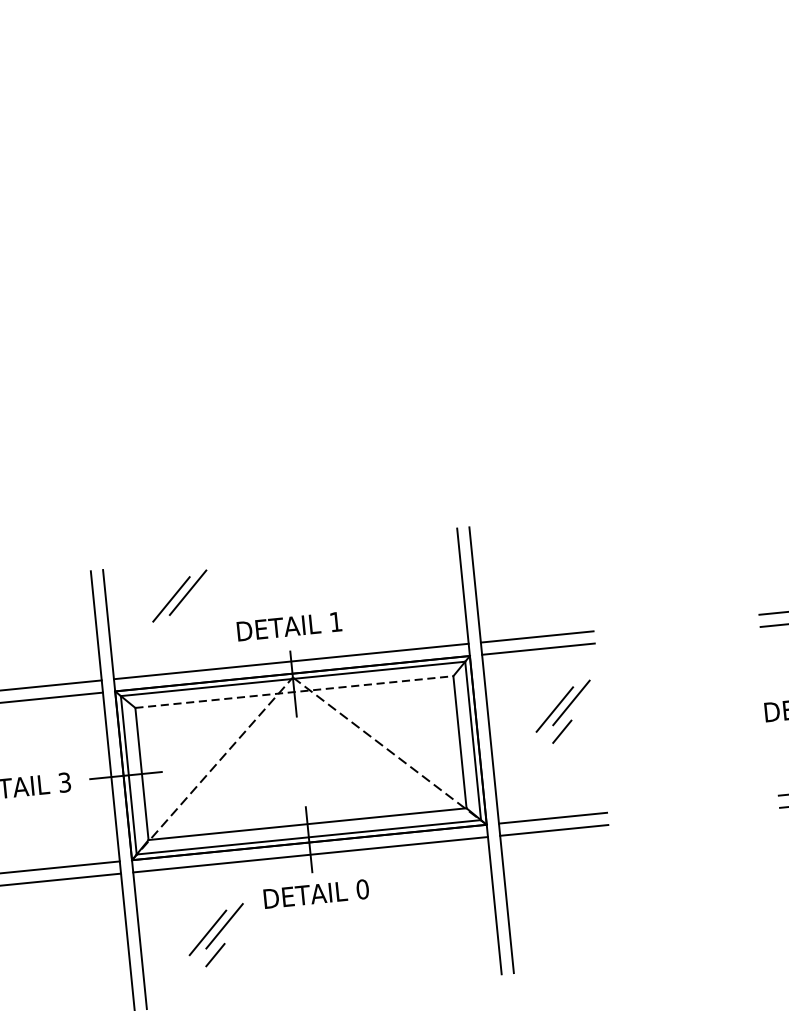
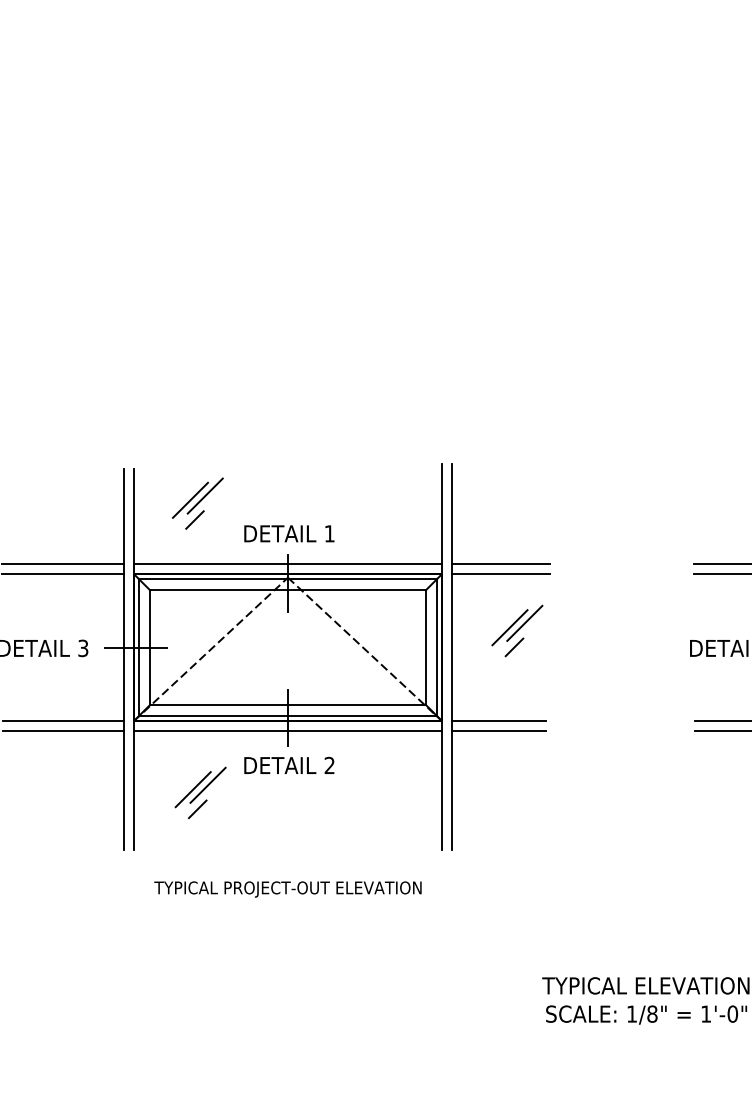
line: (178, 621) -> (194, 519), added
line: (294, 692) -> (288, 590), dashed -> solid
text: (362, 889) -> (329, 765), 0 -> 2

